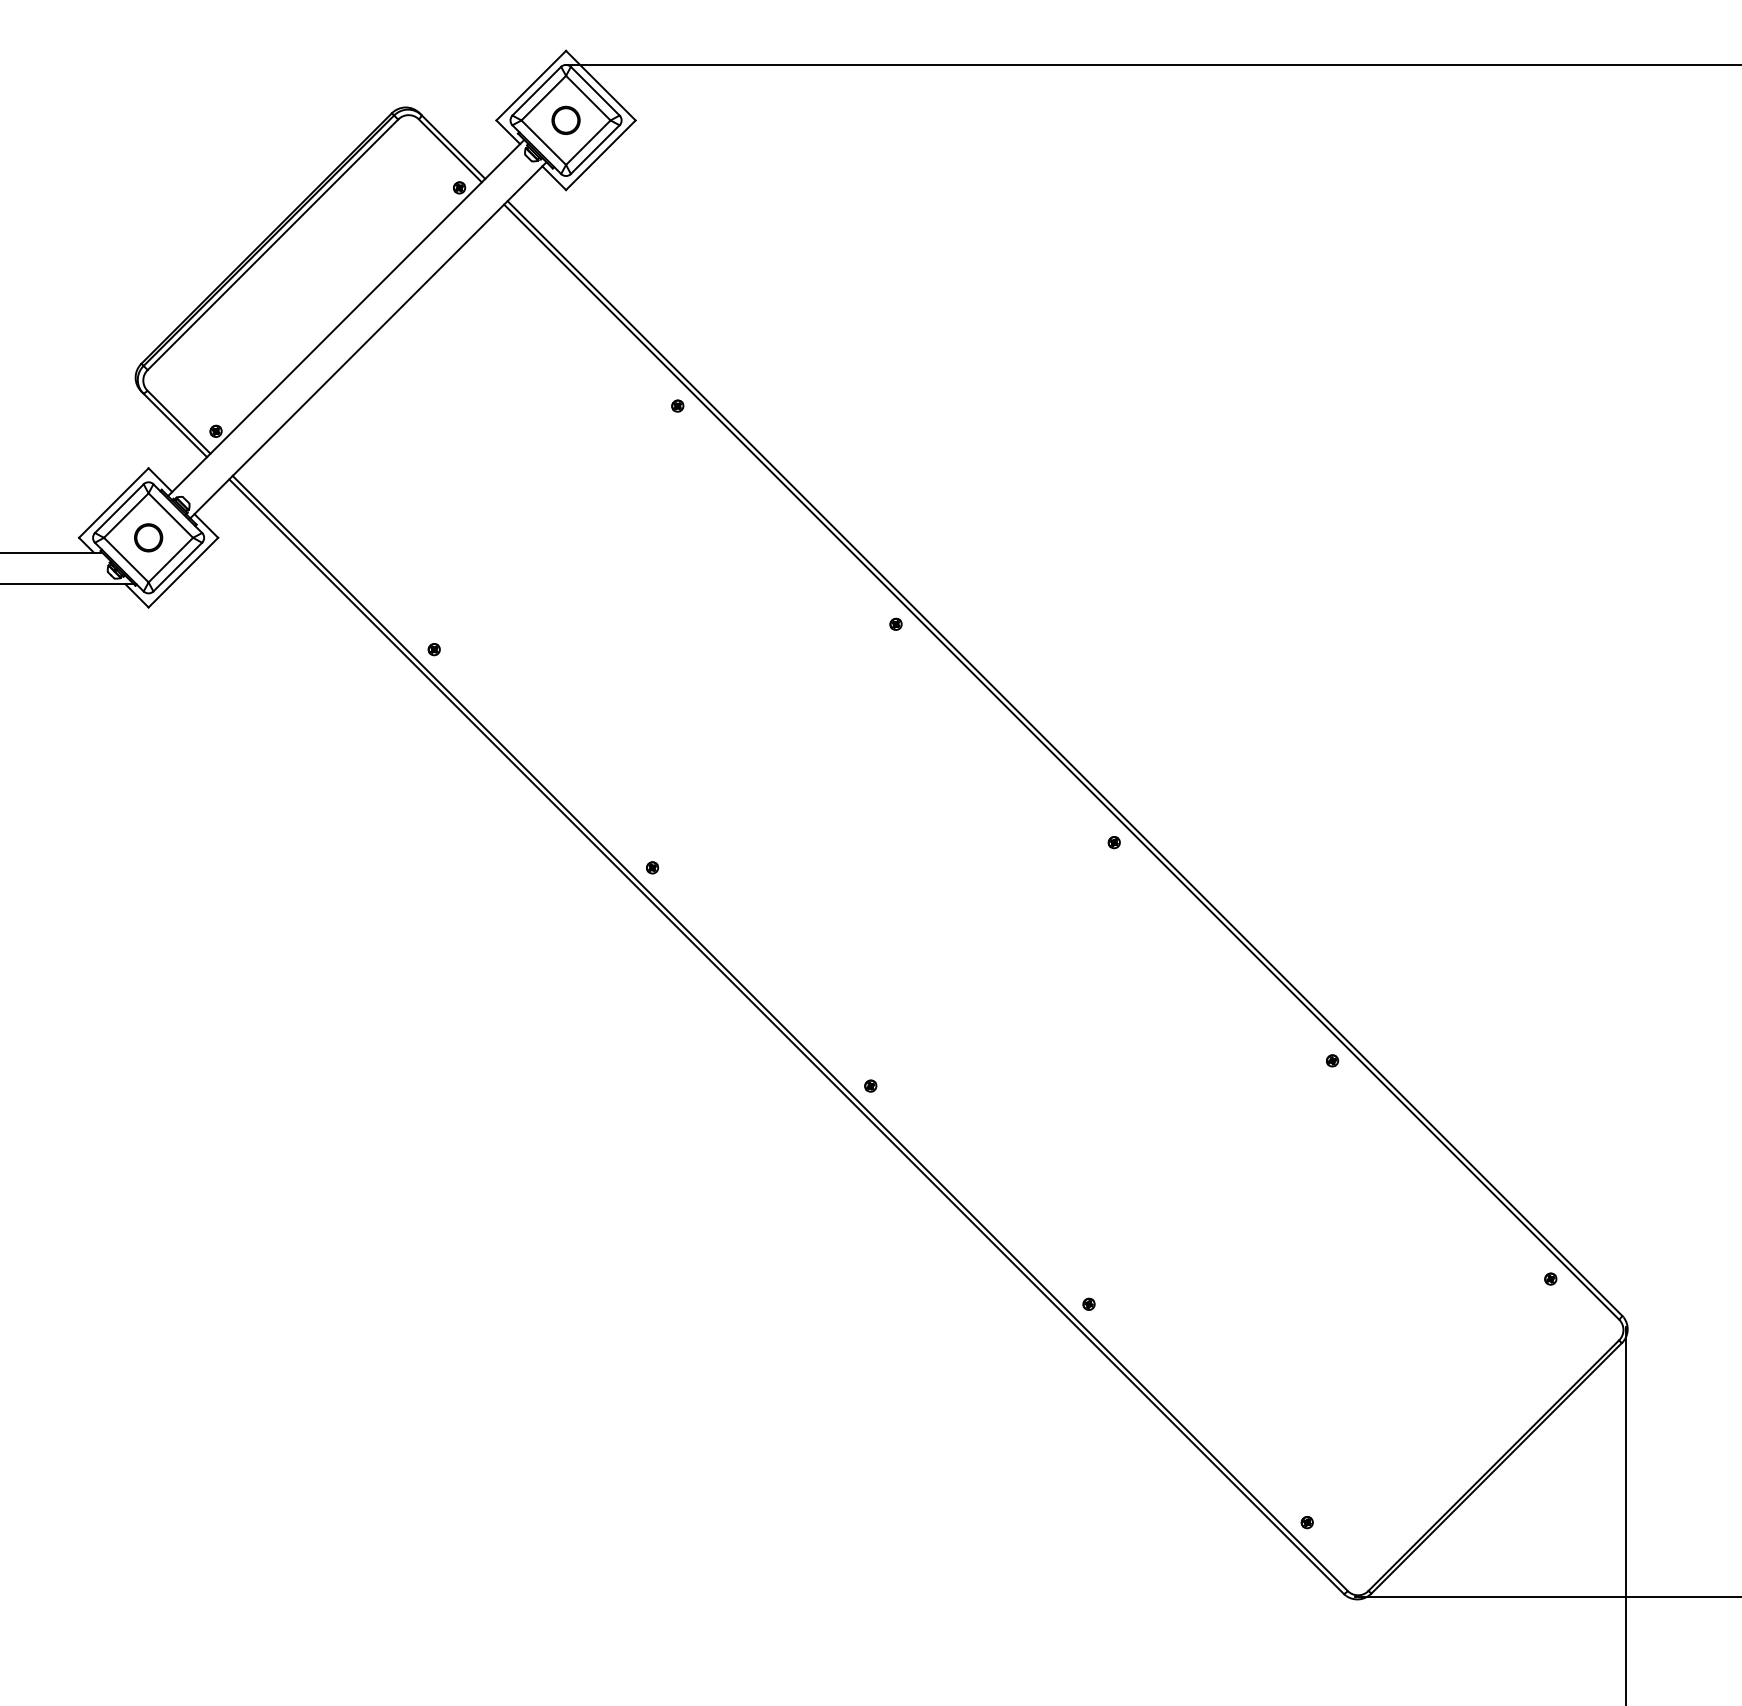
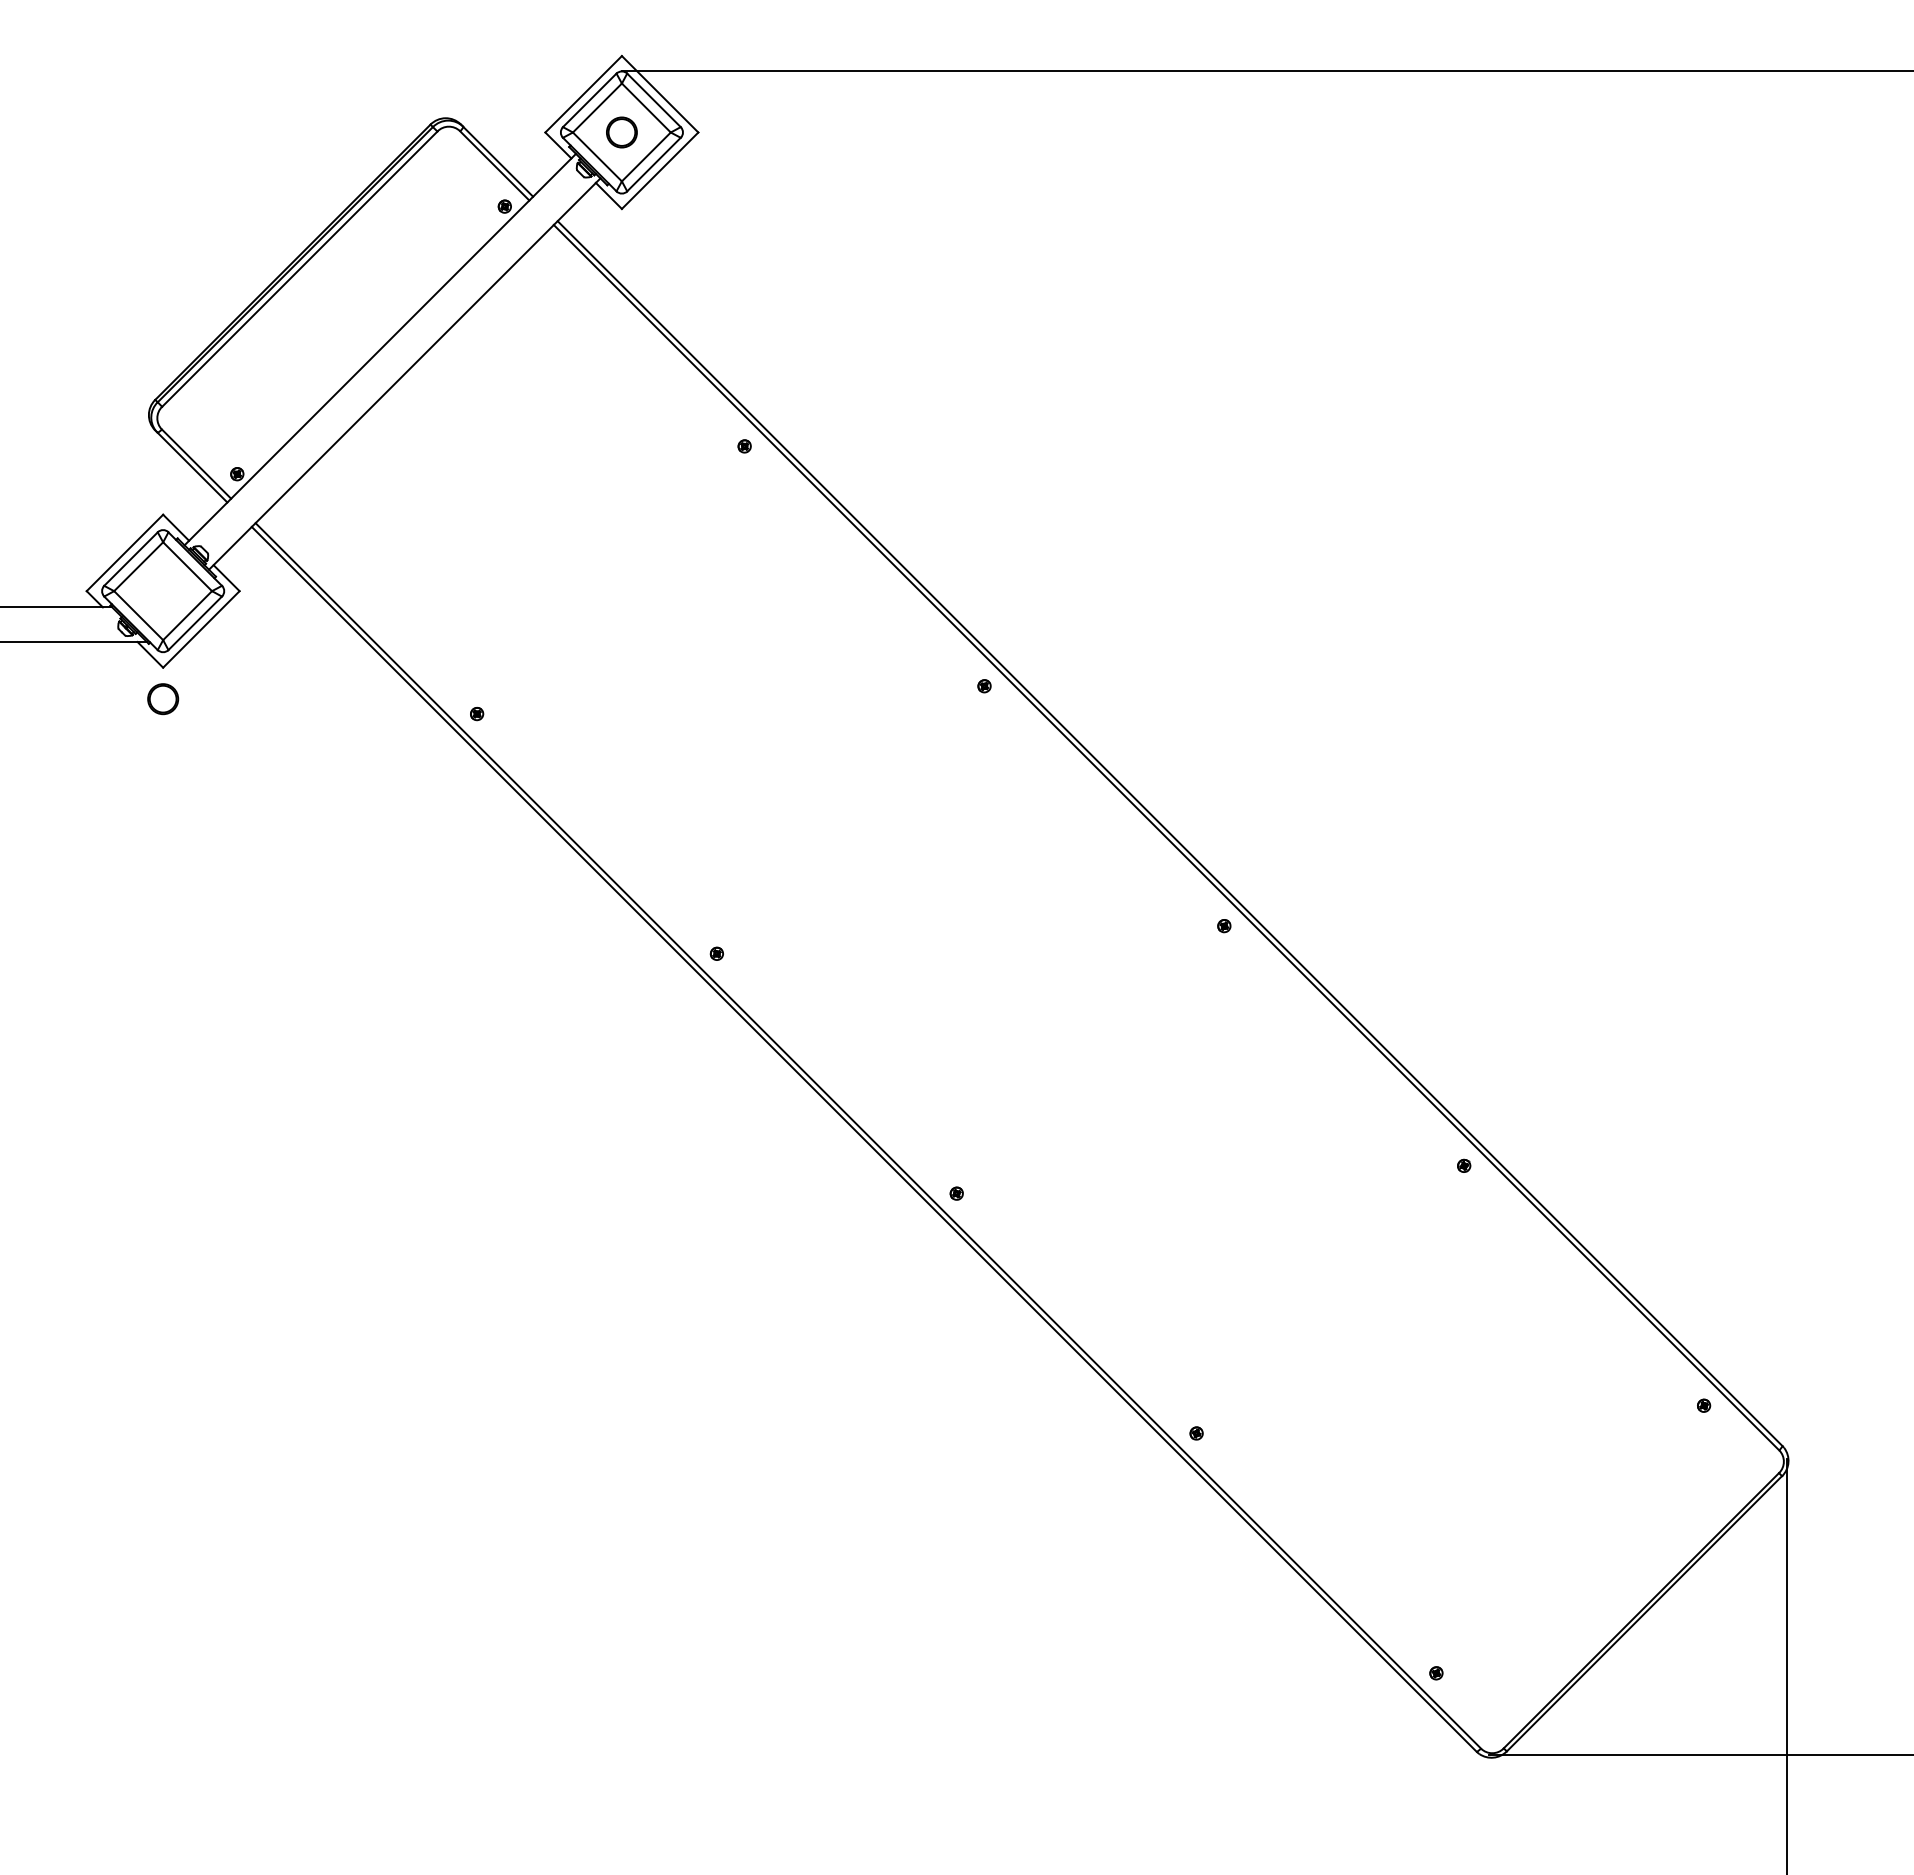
part: (148, 538) -> (163, 699), moved

